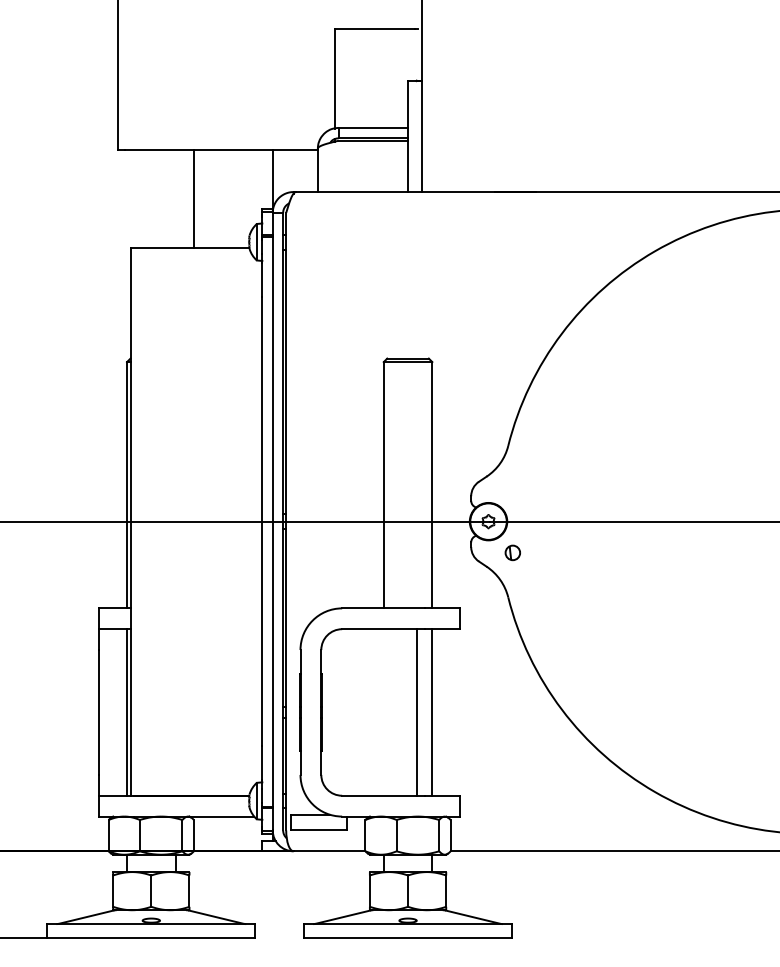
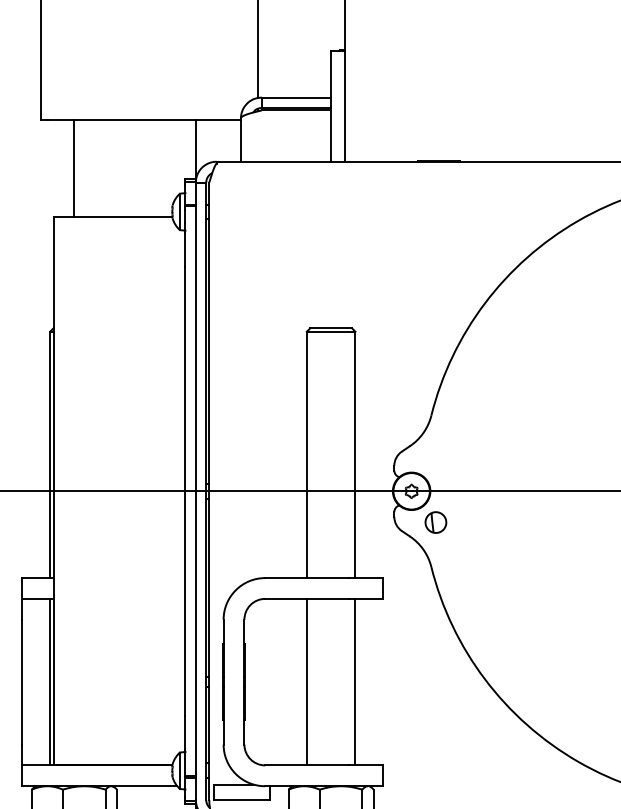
line: (193, 198) -> (73, 168), moved
part: (512, 552) -> (435, 522), size x1.43
line: (416, 712) -> (306, 682), moved

